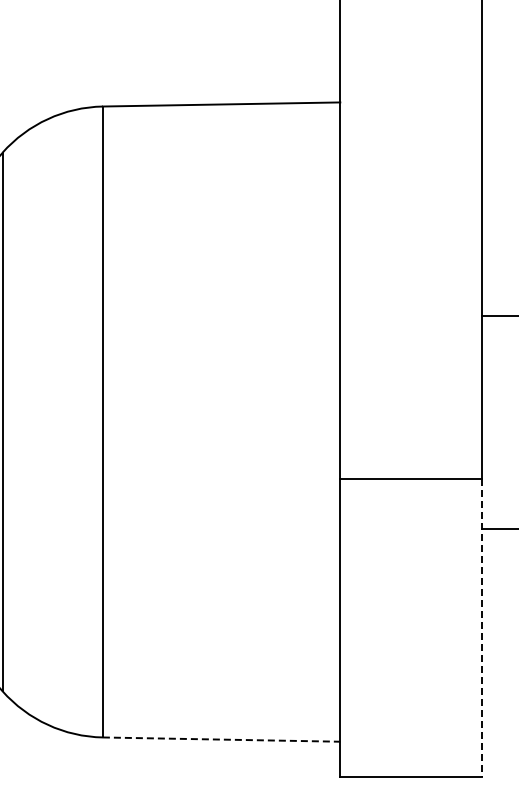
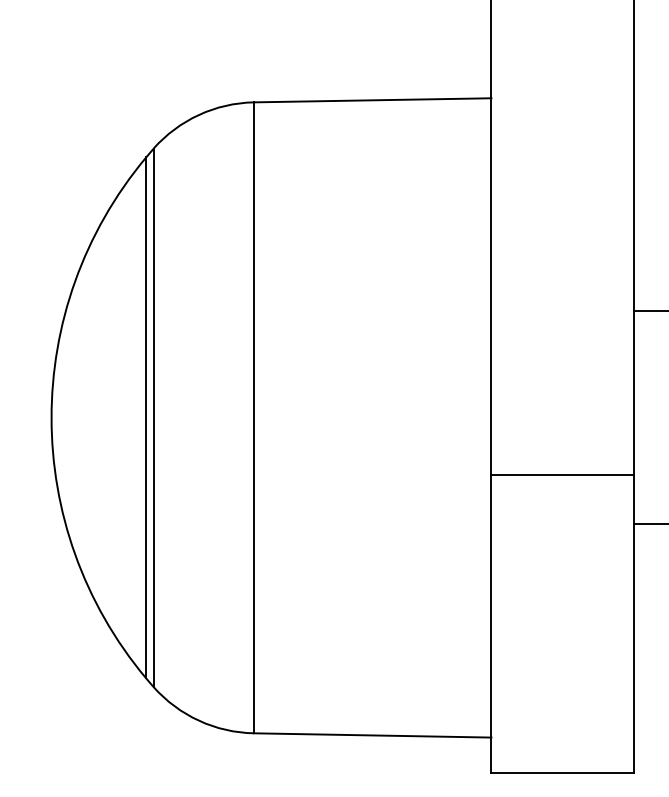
line: (482, 628) -> (633, 624), dashed -> solid
line: (221, 739) -> (372, 735), dashed -> solid

